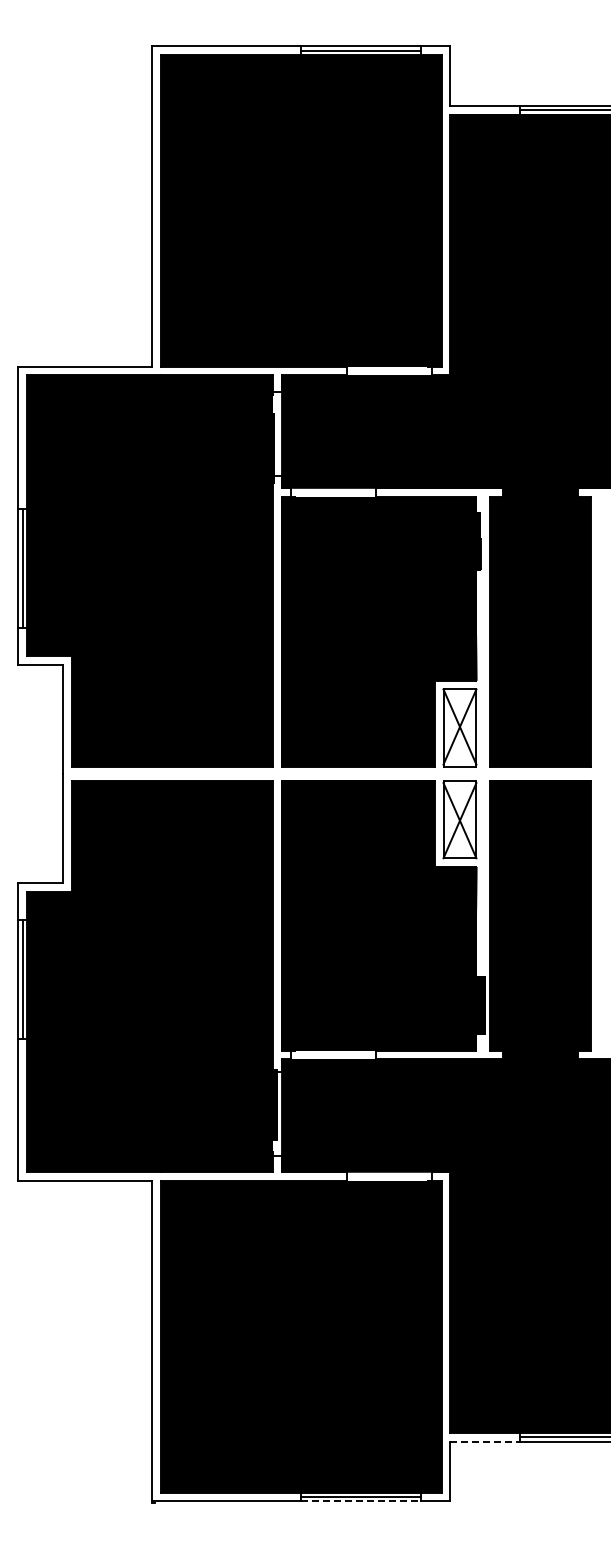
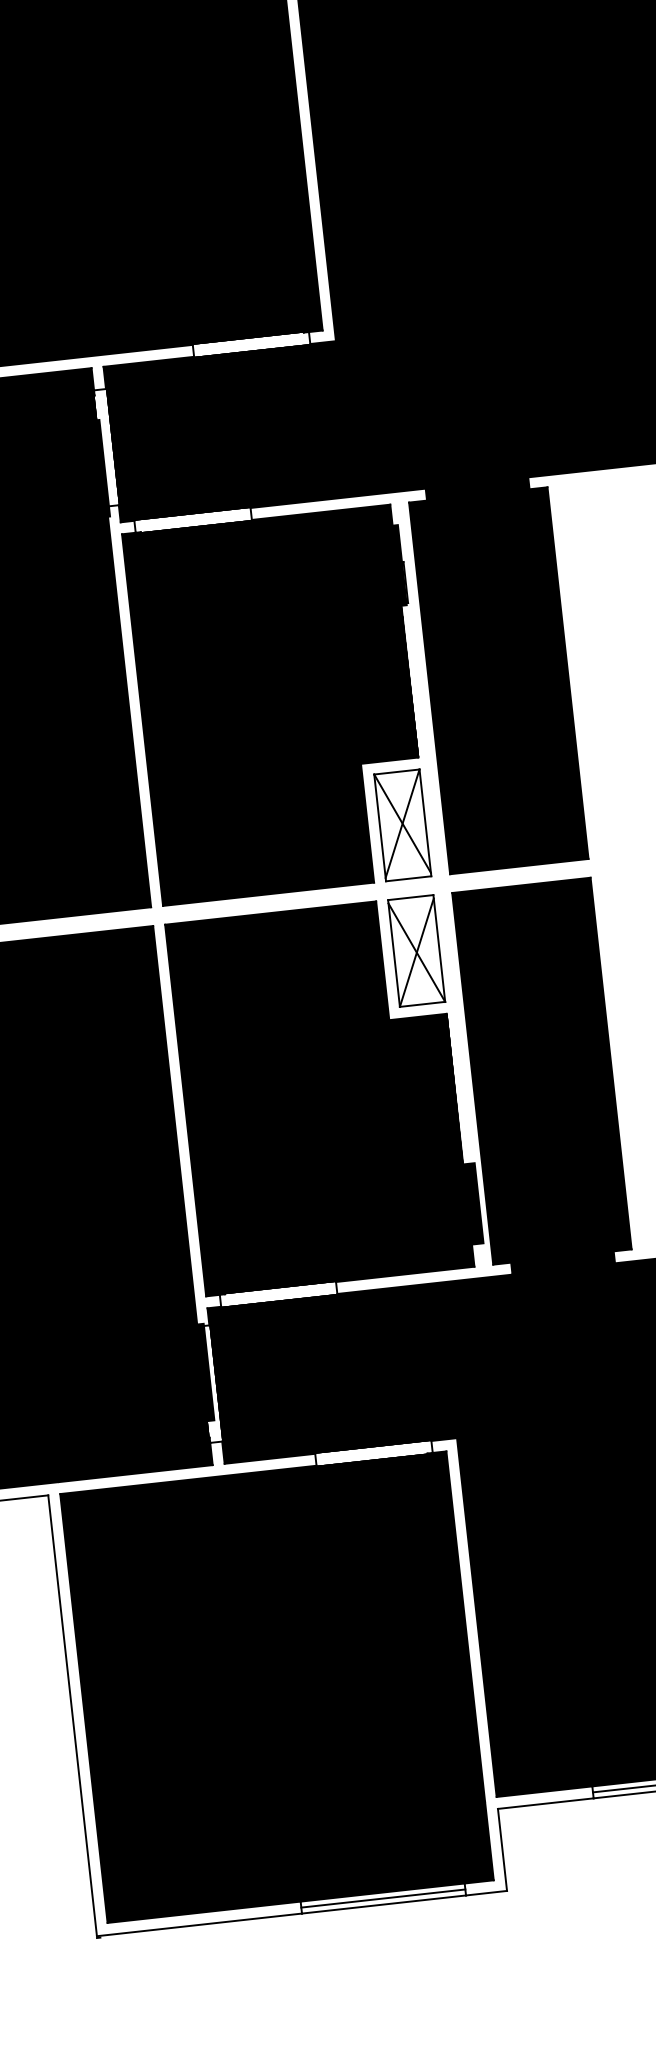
line: (485, 1441) -> (546, 1803), dashed -> solid
line: (360, 1501) -> (383, 1904), dashed -> solid

